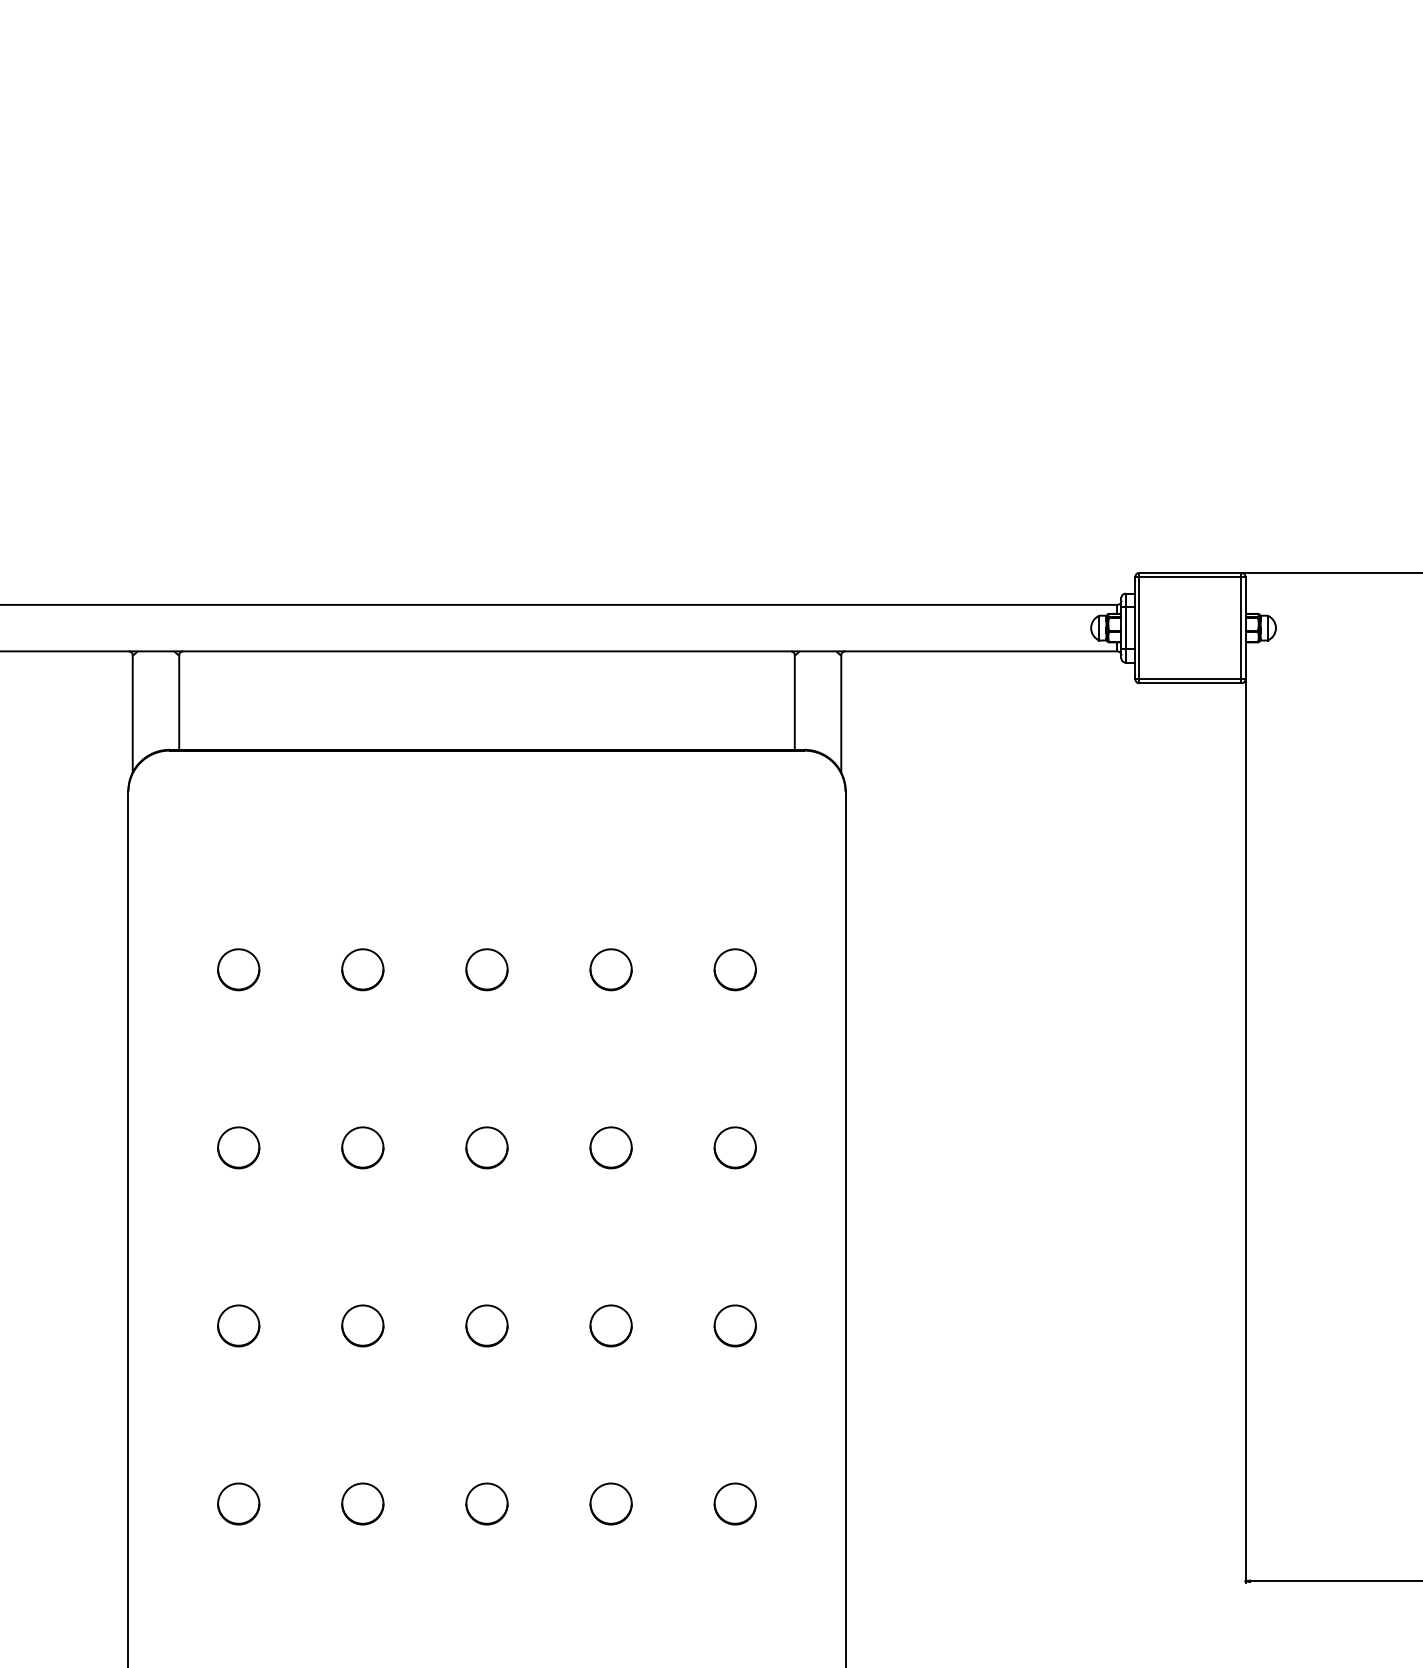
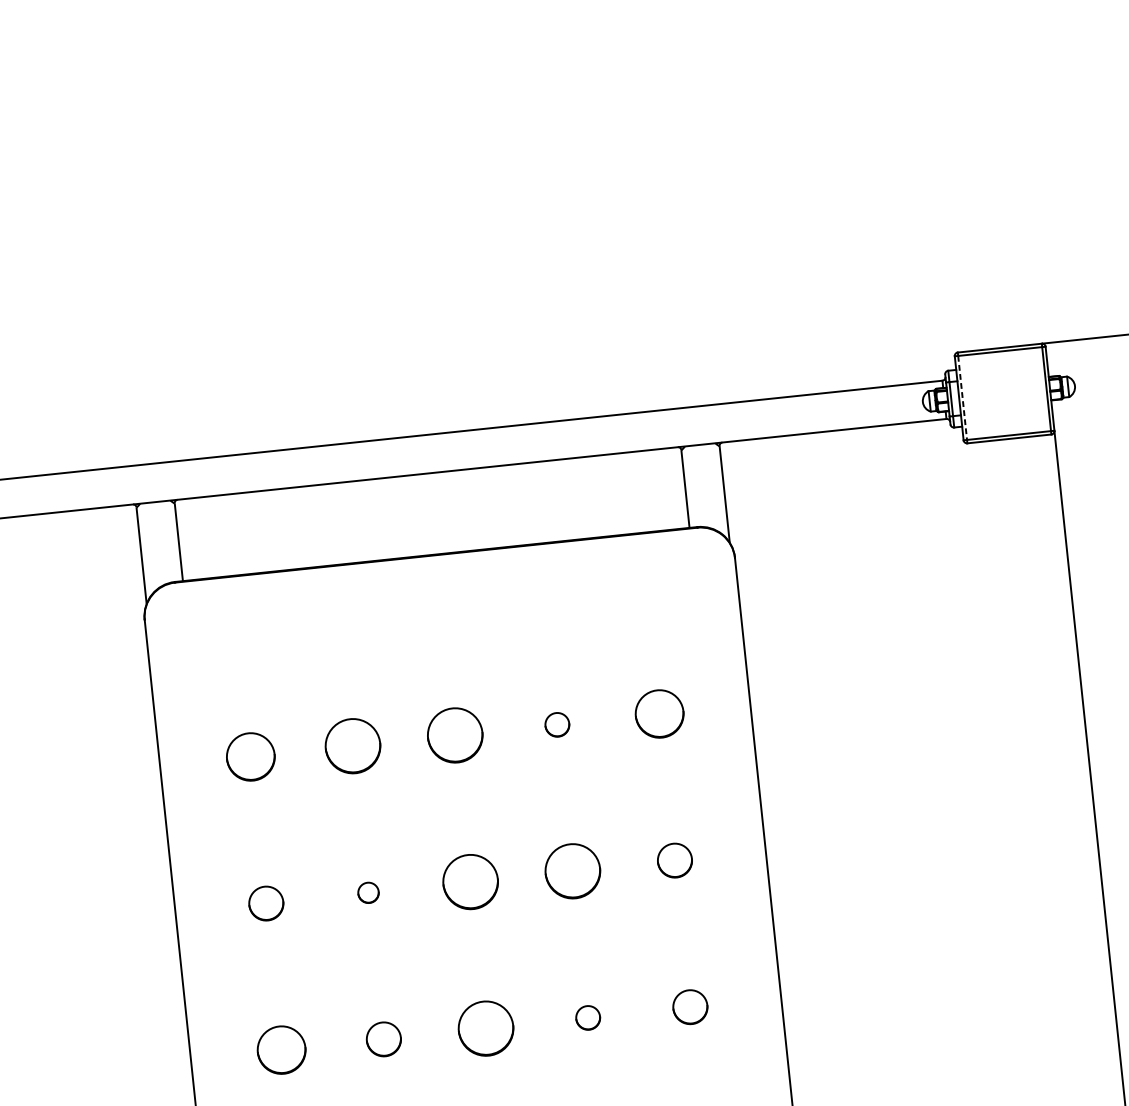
line: (1139, 628) -> (962, 398), solid -> dashed
part: (238, 969) -> (250, 756), size x1.4
part: (362, 969) -> (352, 746), size x1.6
part: (486, 969) -> (454, 735), size x1.6
part: (610, 969) -> (556, 724), size x0.7
part: (734, 969) -> (658, 713), size x1.4
part: (362, 1147) -> (368, 892), size x0.6
part: (486, 1147) -> (470, 881), size x1.6
part: (610, 1147) -> (572, 871), size x1.6
part: (238, 1325) -> (281, 1049), size x1.4
part: (486, 1325) -> (485, 1028), size x1.6
part: (610, 1325) -> (587, 1017), size x0.7

